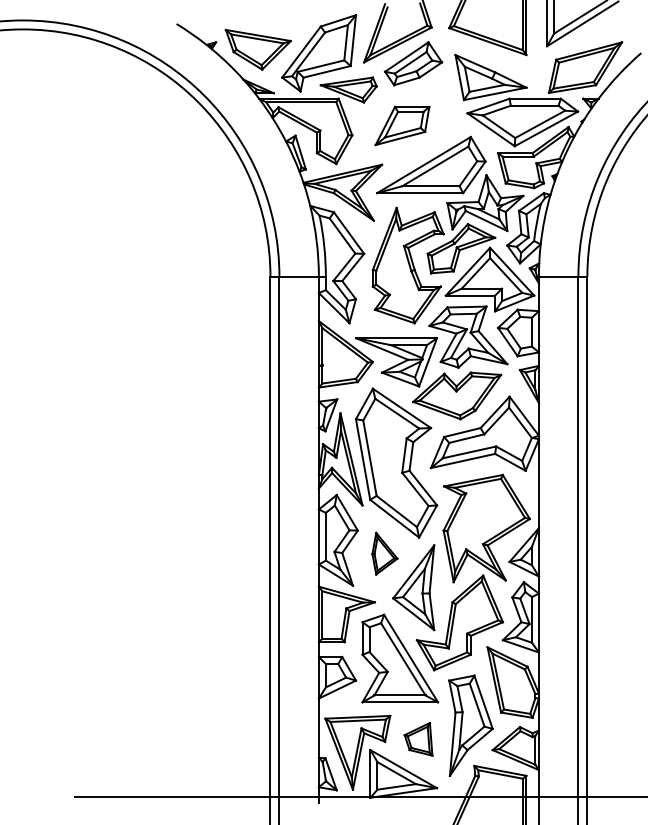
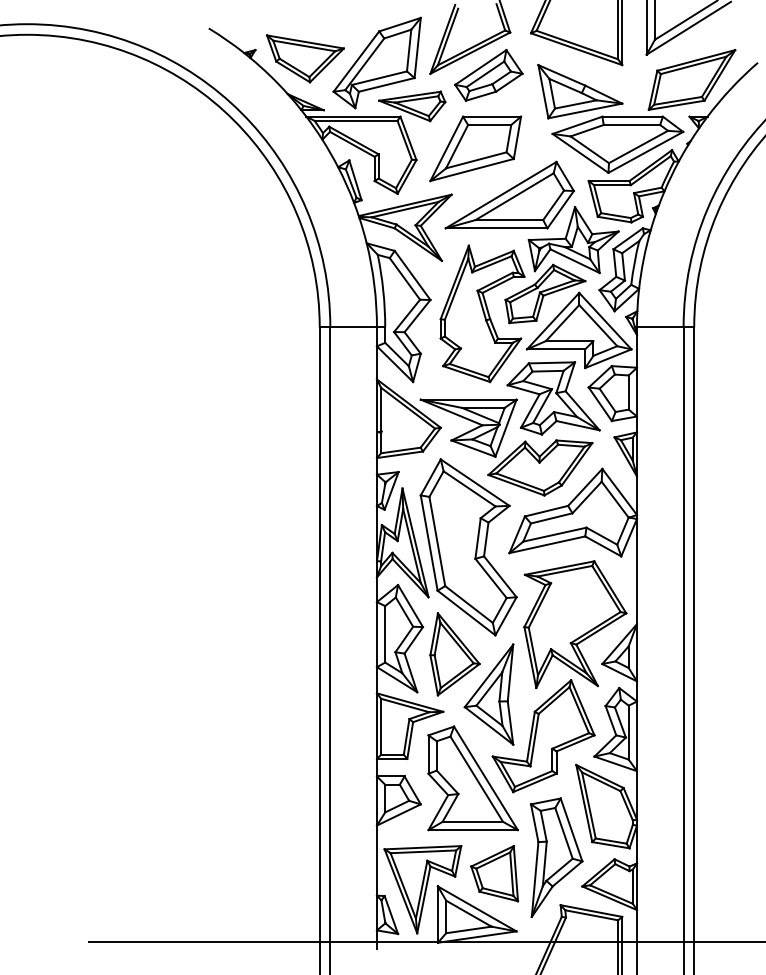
part: (402, 125) -> (475, 148), size x1.43
part: (384, 553) -> (454, 654), size x1.67
part: (418, 739) -> (494, 873), size x1.43

